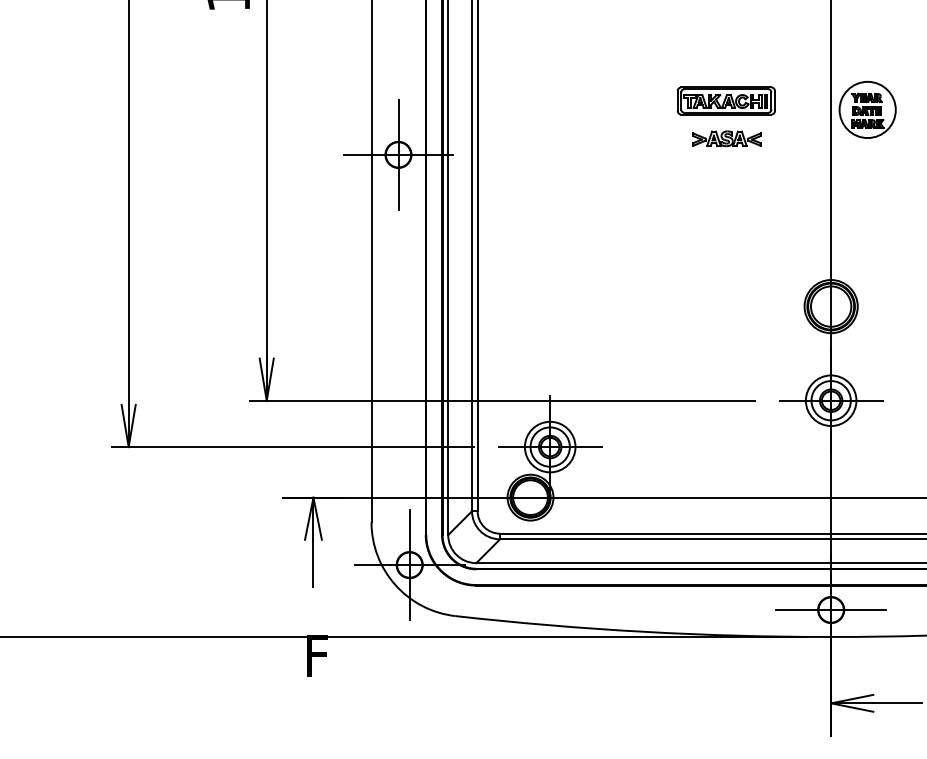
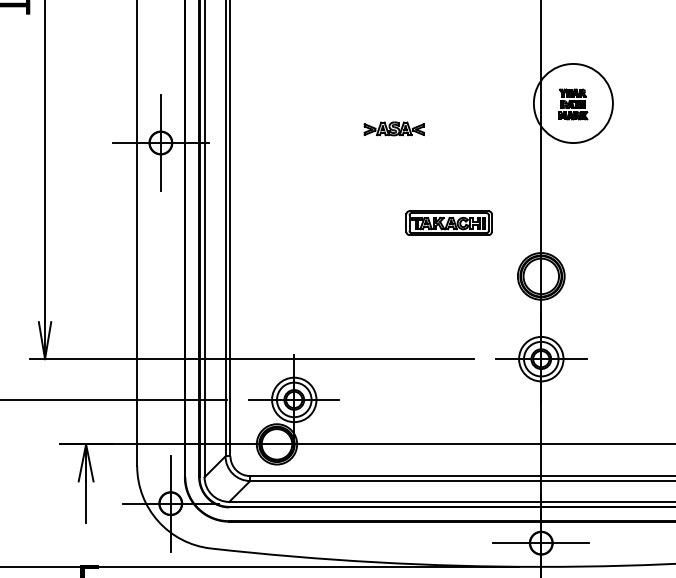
part: (725, 100) -> (448, 222), moved
circle: (867, 109) -> (573, 103), size x1.6
part: (726, 138) -> (393, 128), moved

